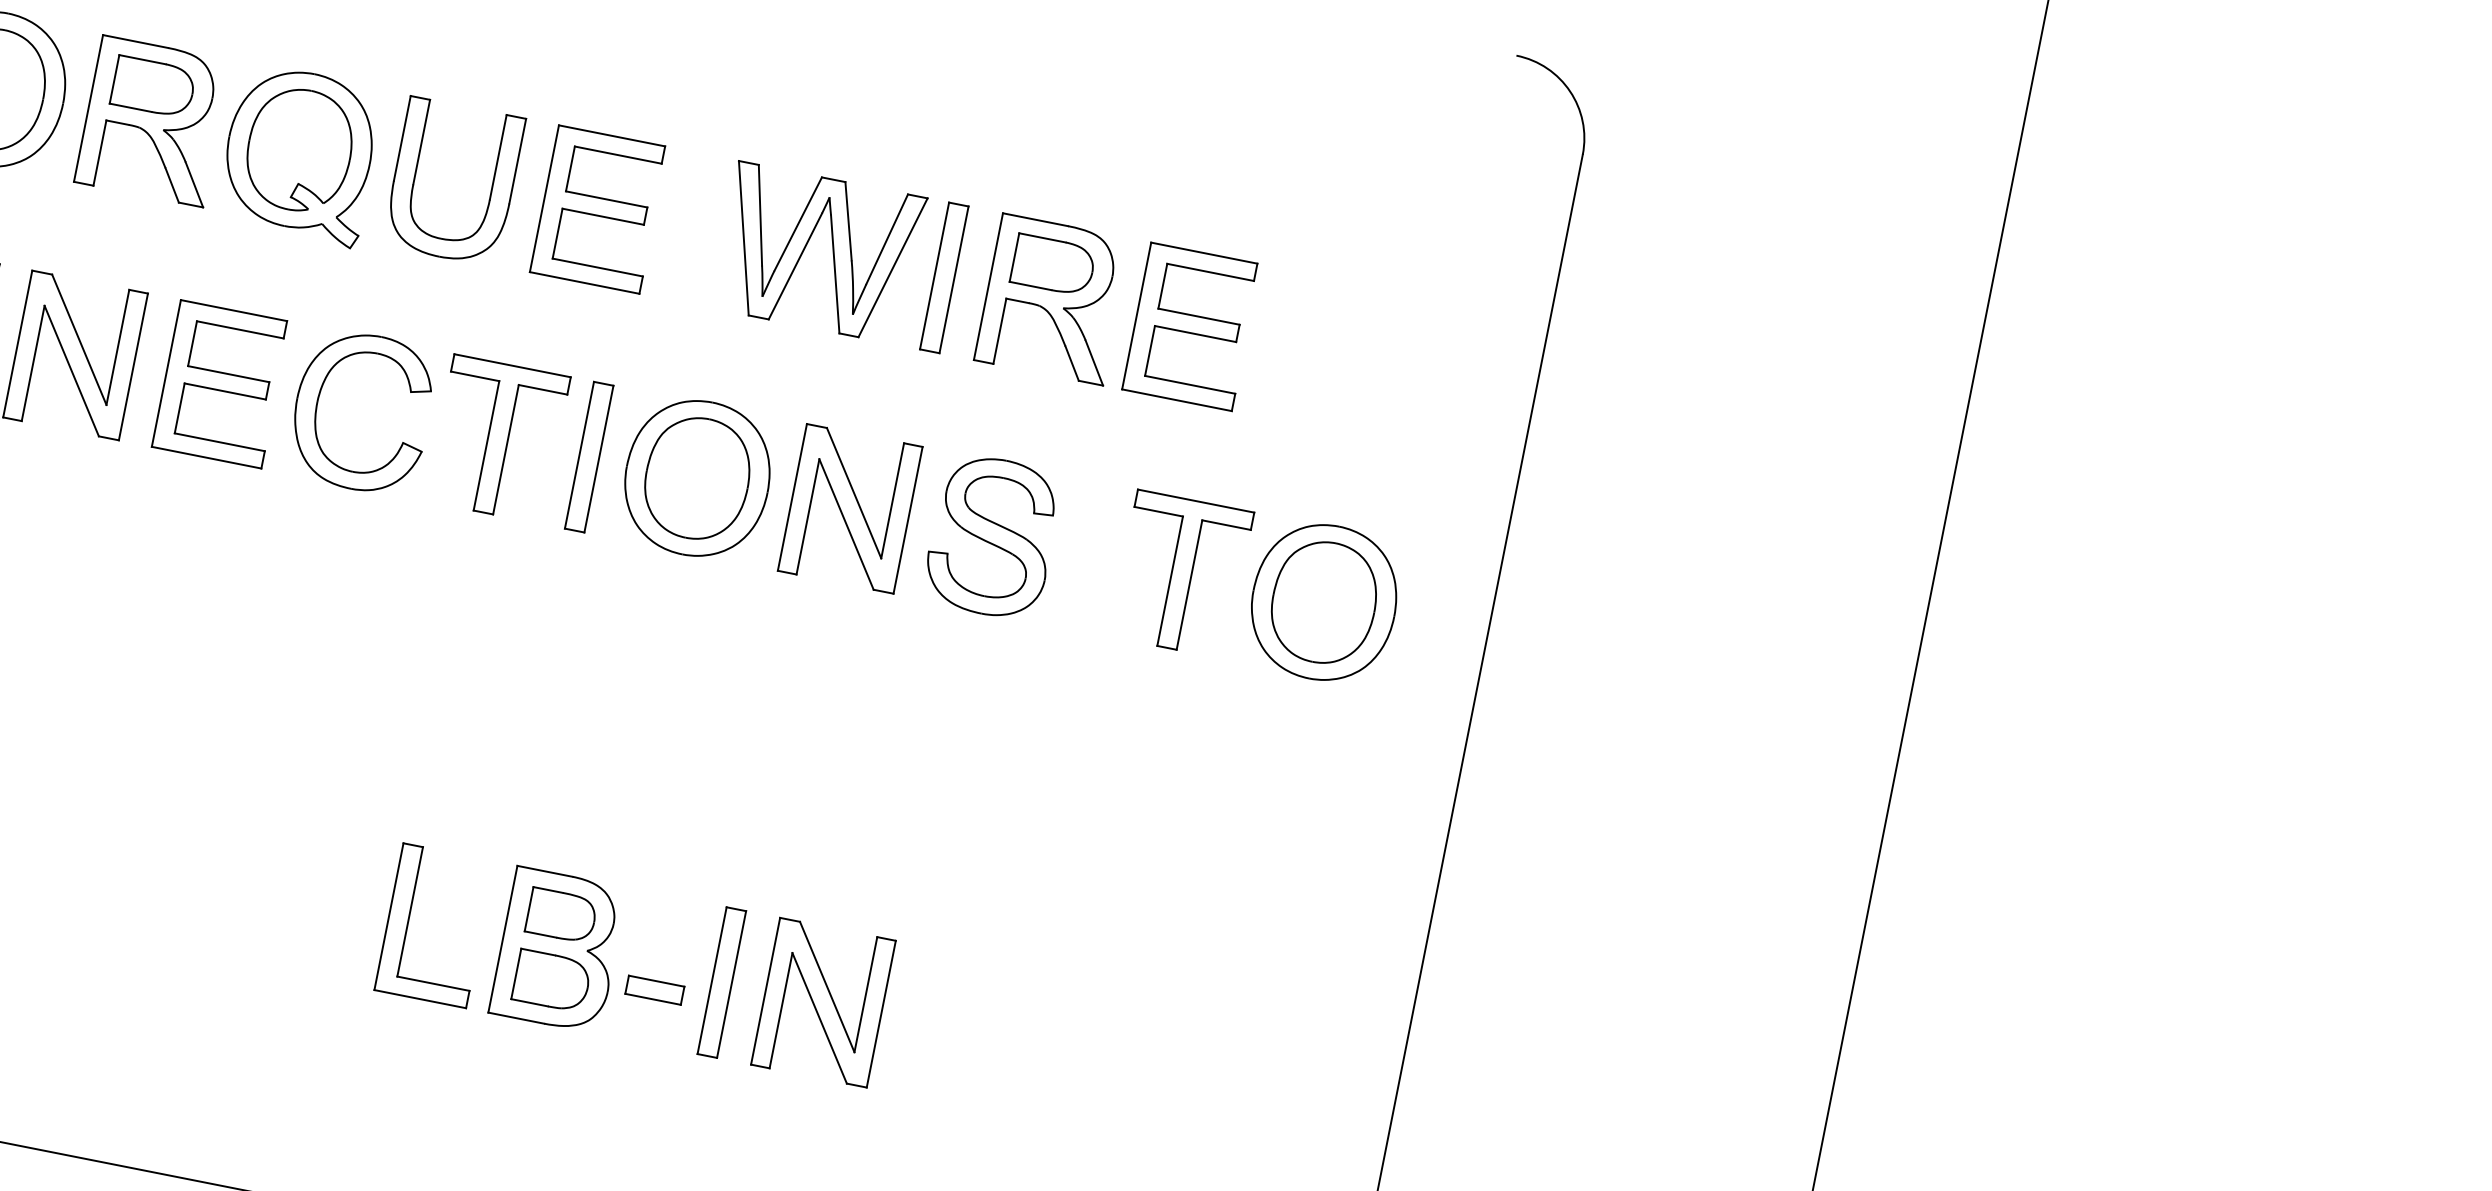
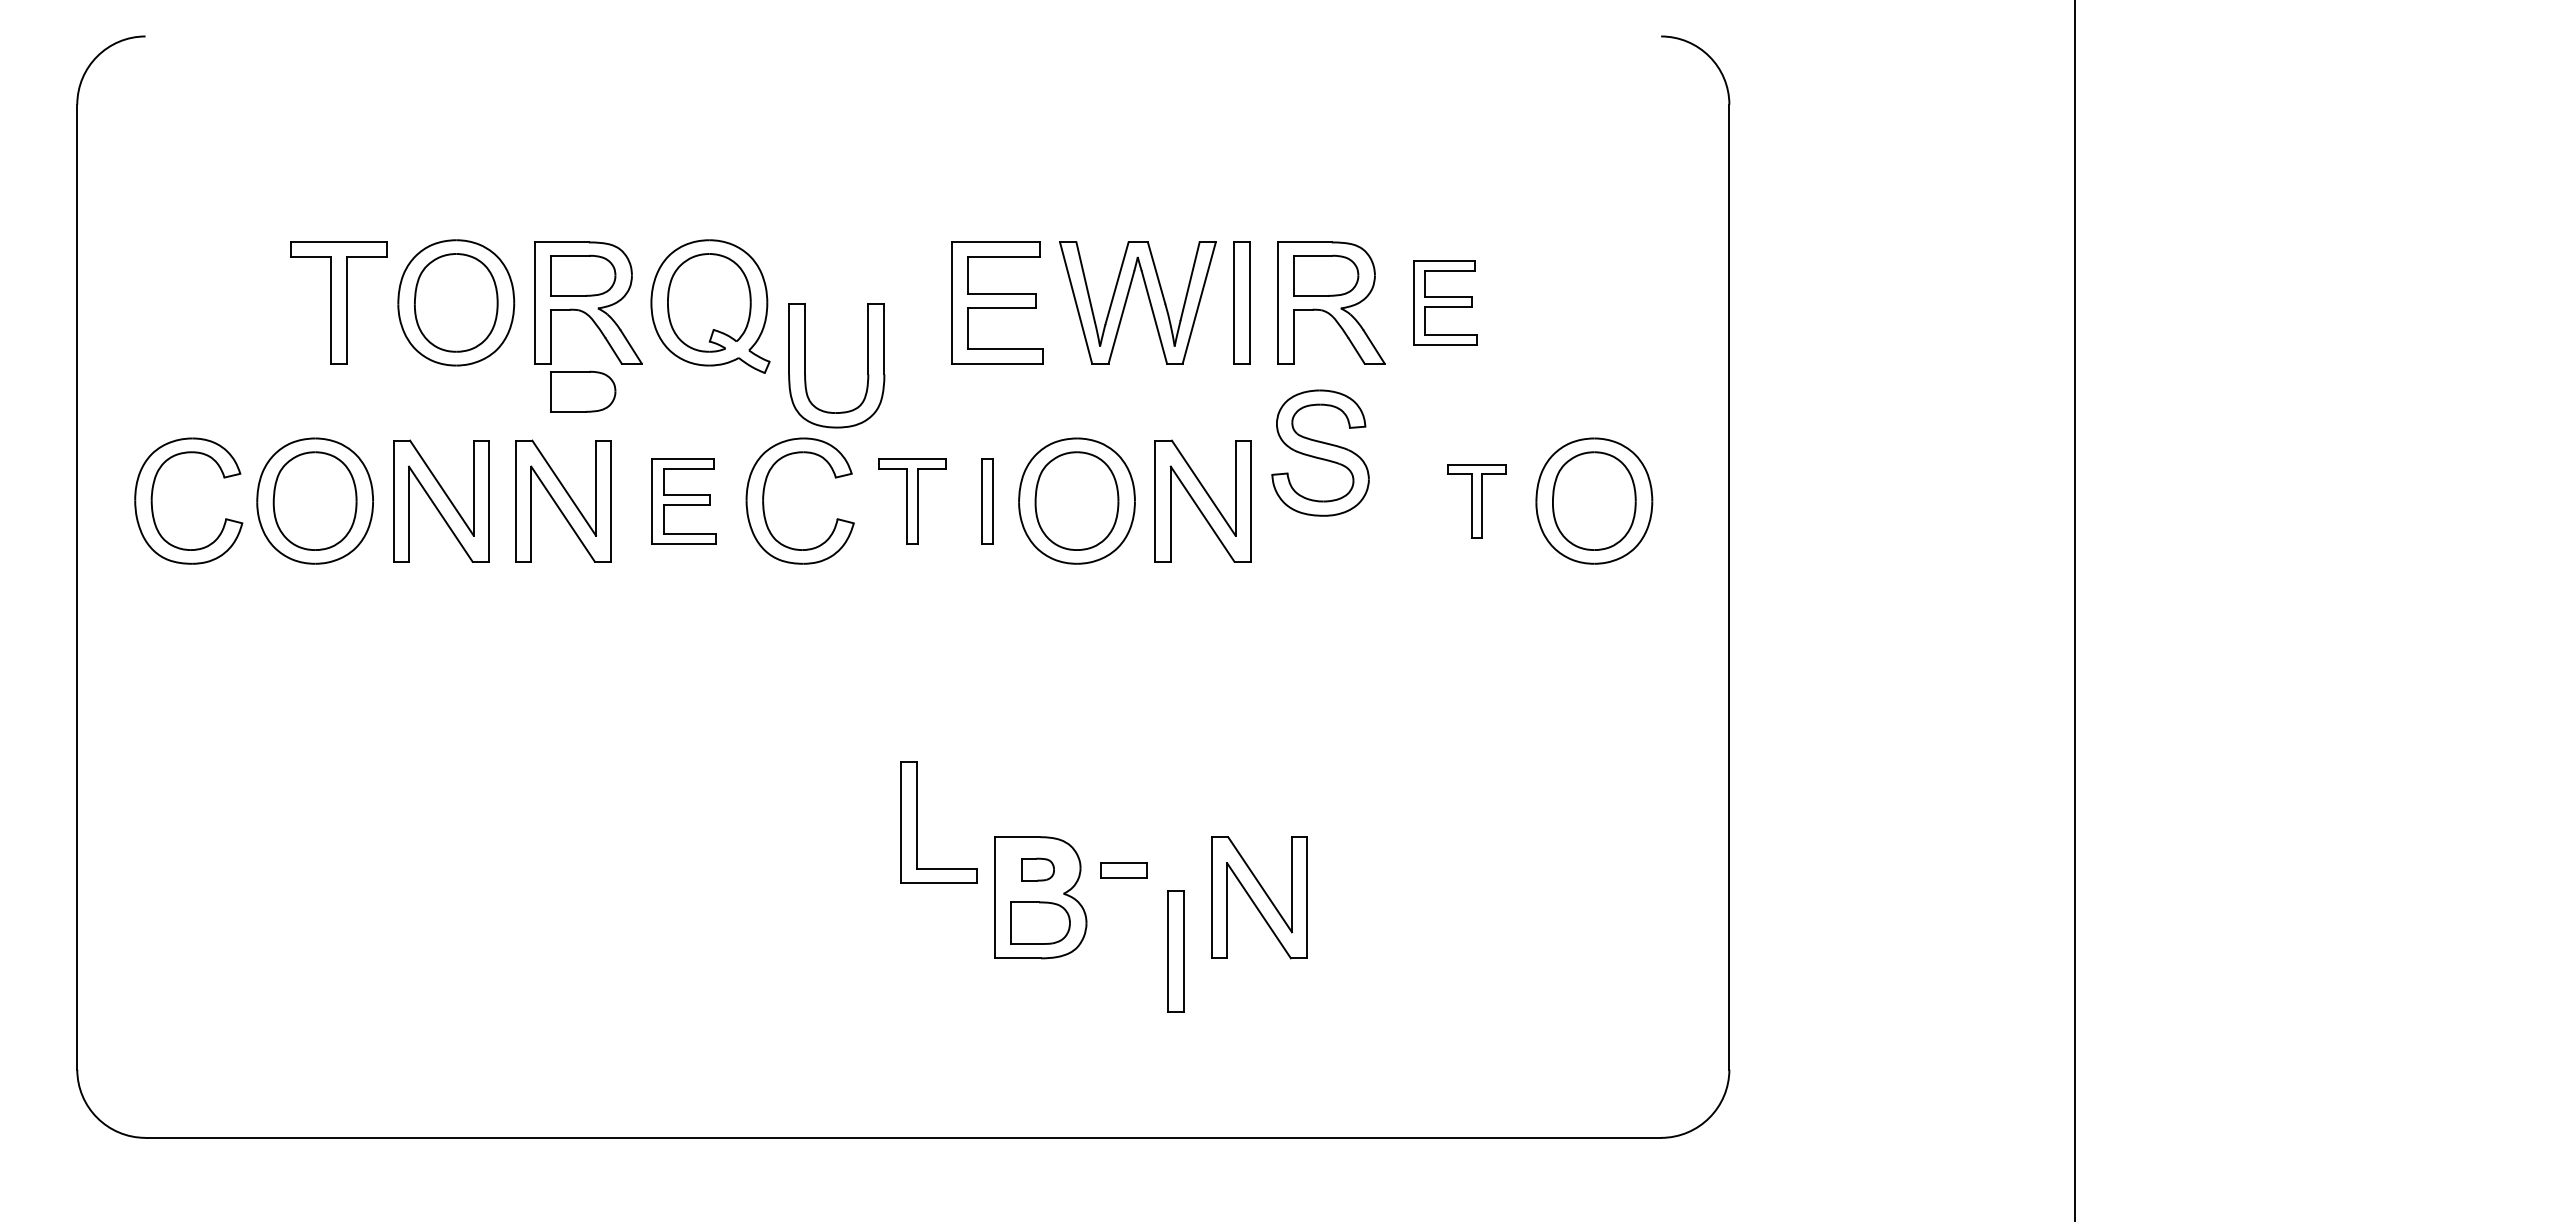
part: (415, 173) -> (805, 365), moved
part: (599, 208) -> (997, 302), moved
part: (125, 227) -> (583, 391), added
part: (1191, 326) -> (1445, 302), size x0.7
part: (220, 384) -> (683, 501), size x0.7
part: (498, 439) -> (912, 501), size x0.7
part: (588, 457) -> (987, 501), size x0.7
part: (992, 536) -> (1320, 452), moved
part: (1181, 574) -> (1476, 501), size x0.6
part: (561, 915) -> (1037, 869), size x0.6
part: (409, 920) -> (917, 822), moved
part: (721, 982) -> (1175, 951), moved
part: (654, 990) -> (1123, 870), moved

